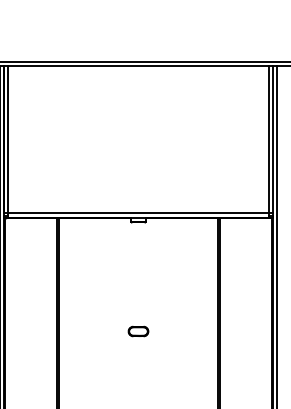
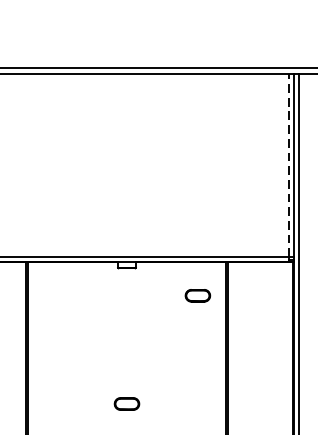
line: (268, 139) -> (288, 165), solid -> dashed
part: (195, 244) -> (197, 295), added

